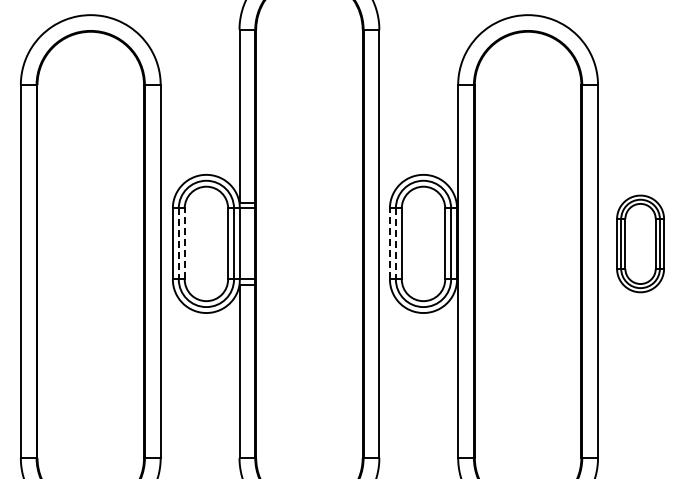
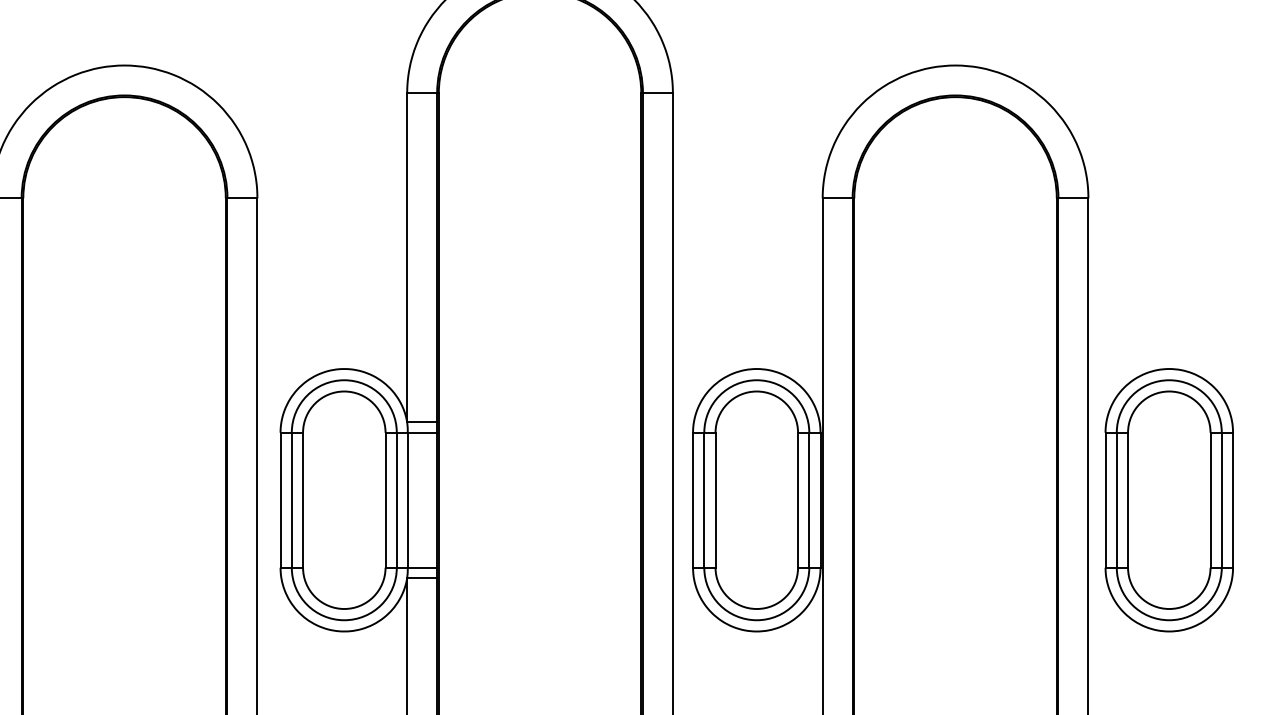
line: (178, 243) -> (291, 499), dashed -> solid
line: (184, 243) -> (302, 499), dashed -> solid
line: (389, 243) -> (692, 499), dashed -> solid
line: (395, 243) -> (703, 499), dashed -> solid
part: (640, 243) -> (1169, 499), size x1.43

